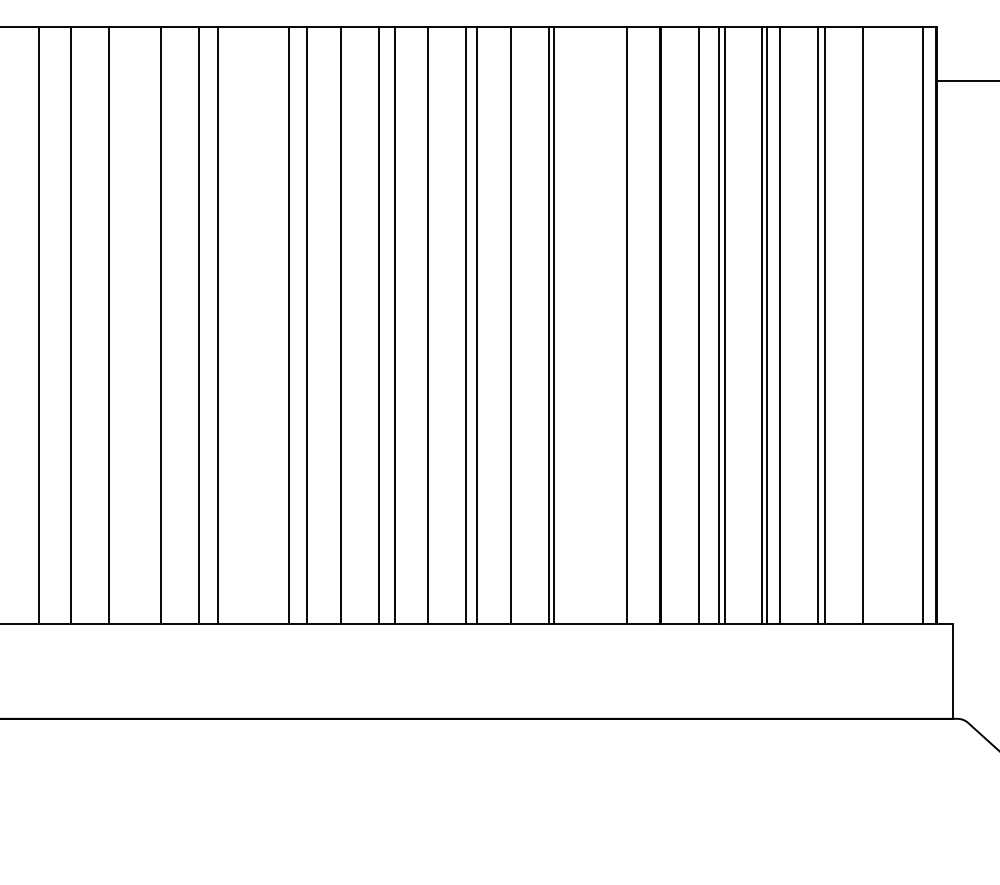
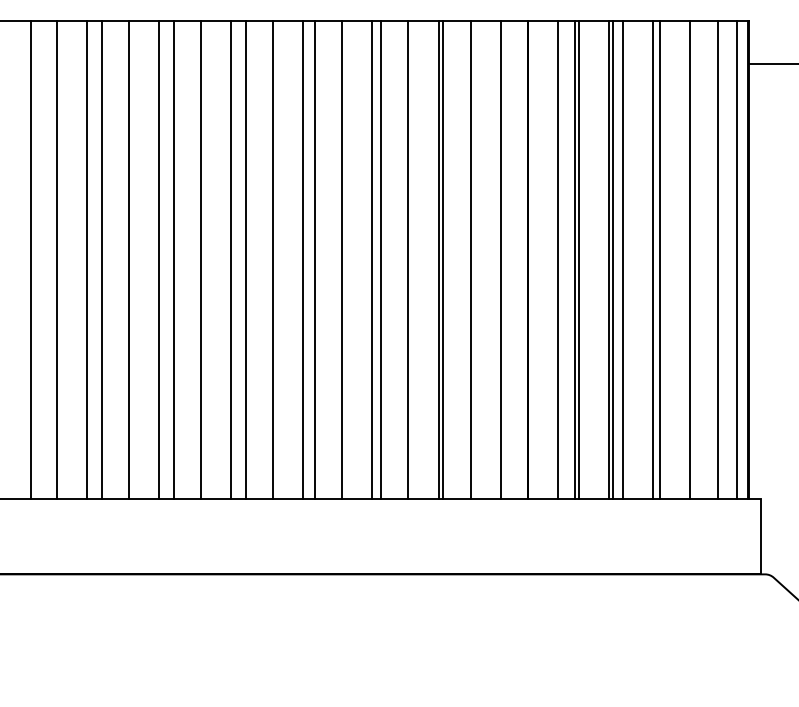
line: (127, 325) -> (101, 259), added
line: (251, 325) -> (200, 259), added
line: (589, 325) -> (471, 259), added
line: (898, 325) -> (718, 259), added

